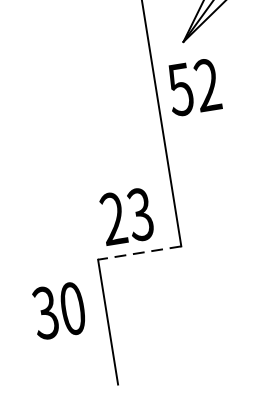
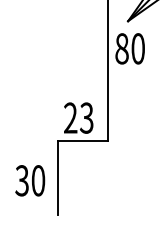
text: (193, 87) -> (129, 48), 52 -> 80
line: (139, 253) -> (82, 140), dashed -> solid
text: (59, 310) -> (30, 180), moved

